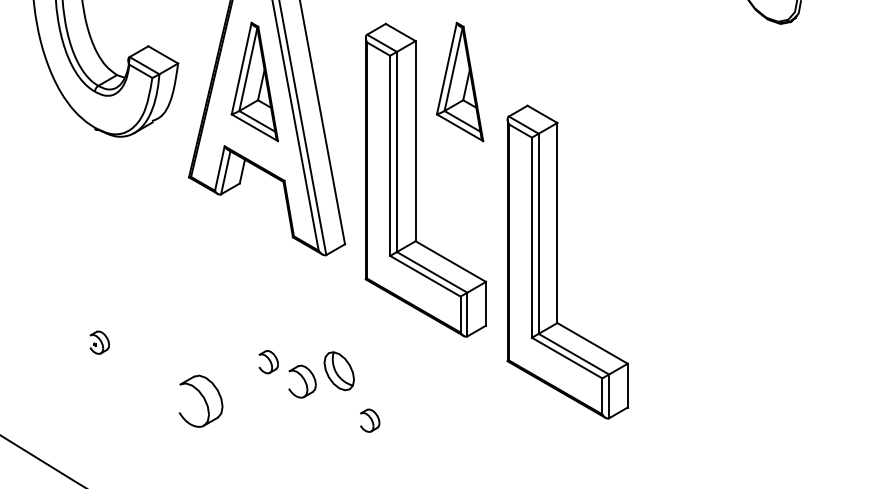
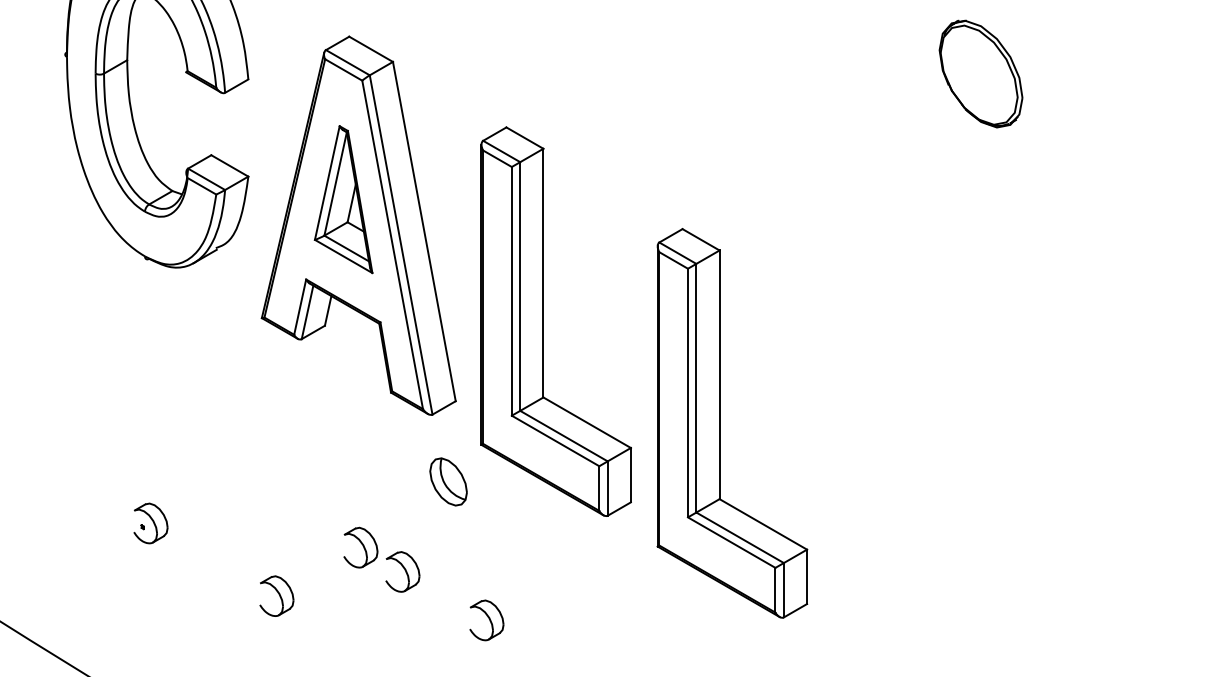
part: (459, 81) -> (598, 199), removed
part: (99, 342) -> (150, 523), size x1.43
part: (268, 362) -> (360, 547), size x1.43
part: (339, 370) -> (448, 481), moved
part: (200, 400) -> (276, 595), size x0.62
part: (369, 420) -> (486, 620), size x1.43

